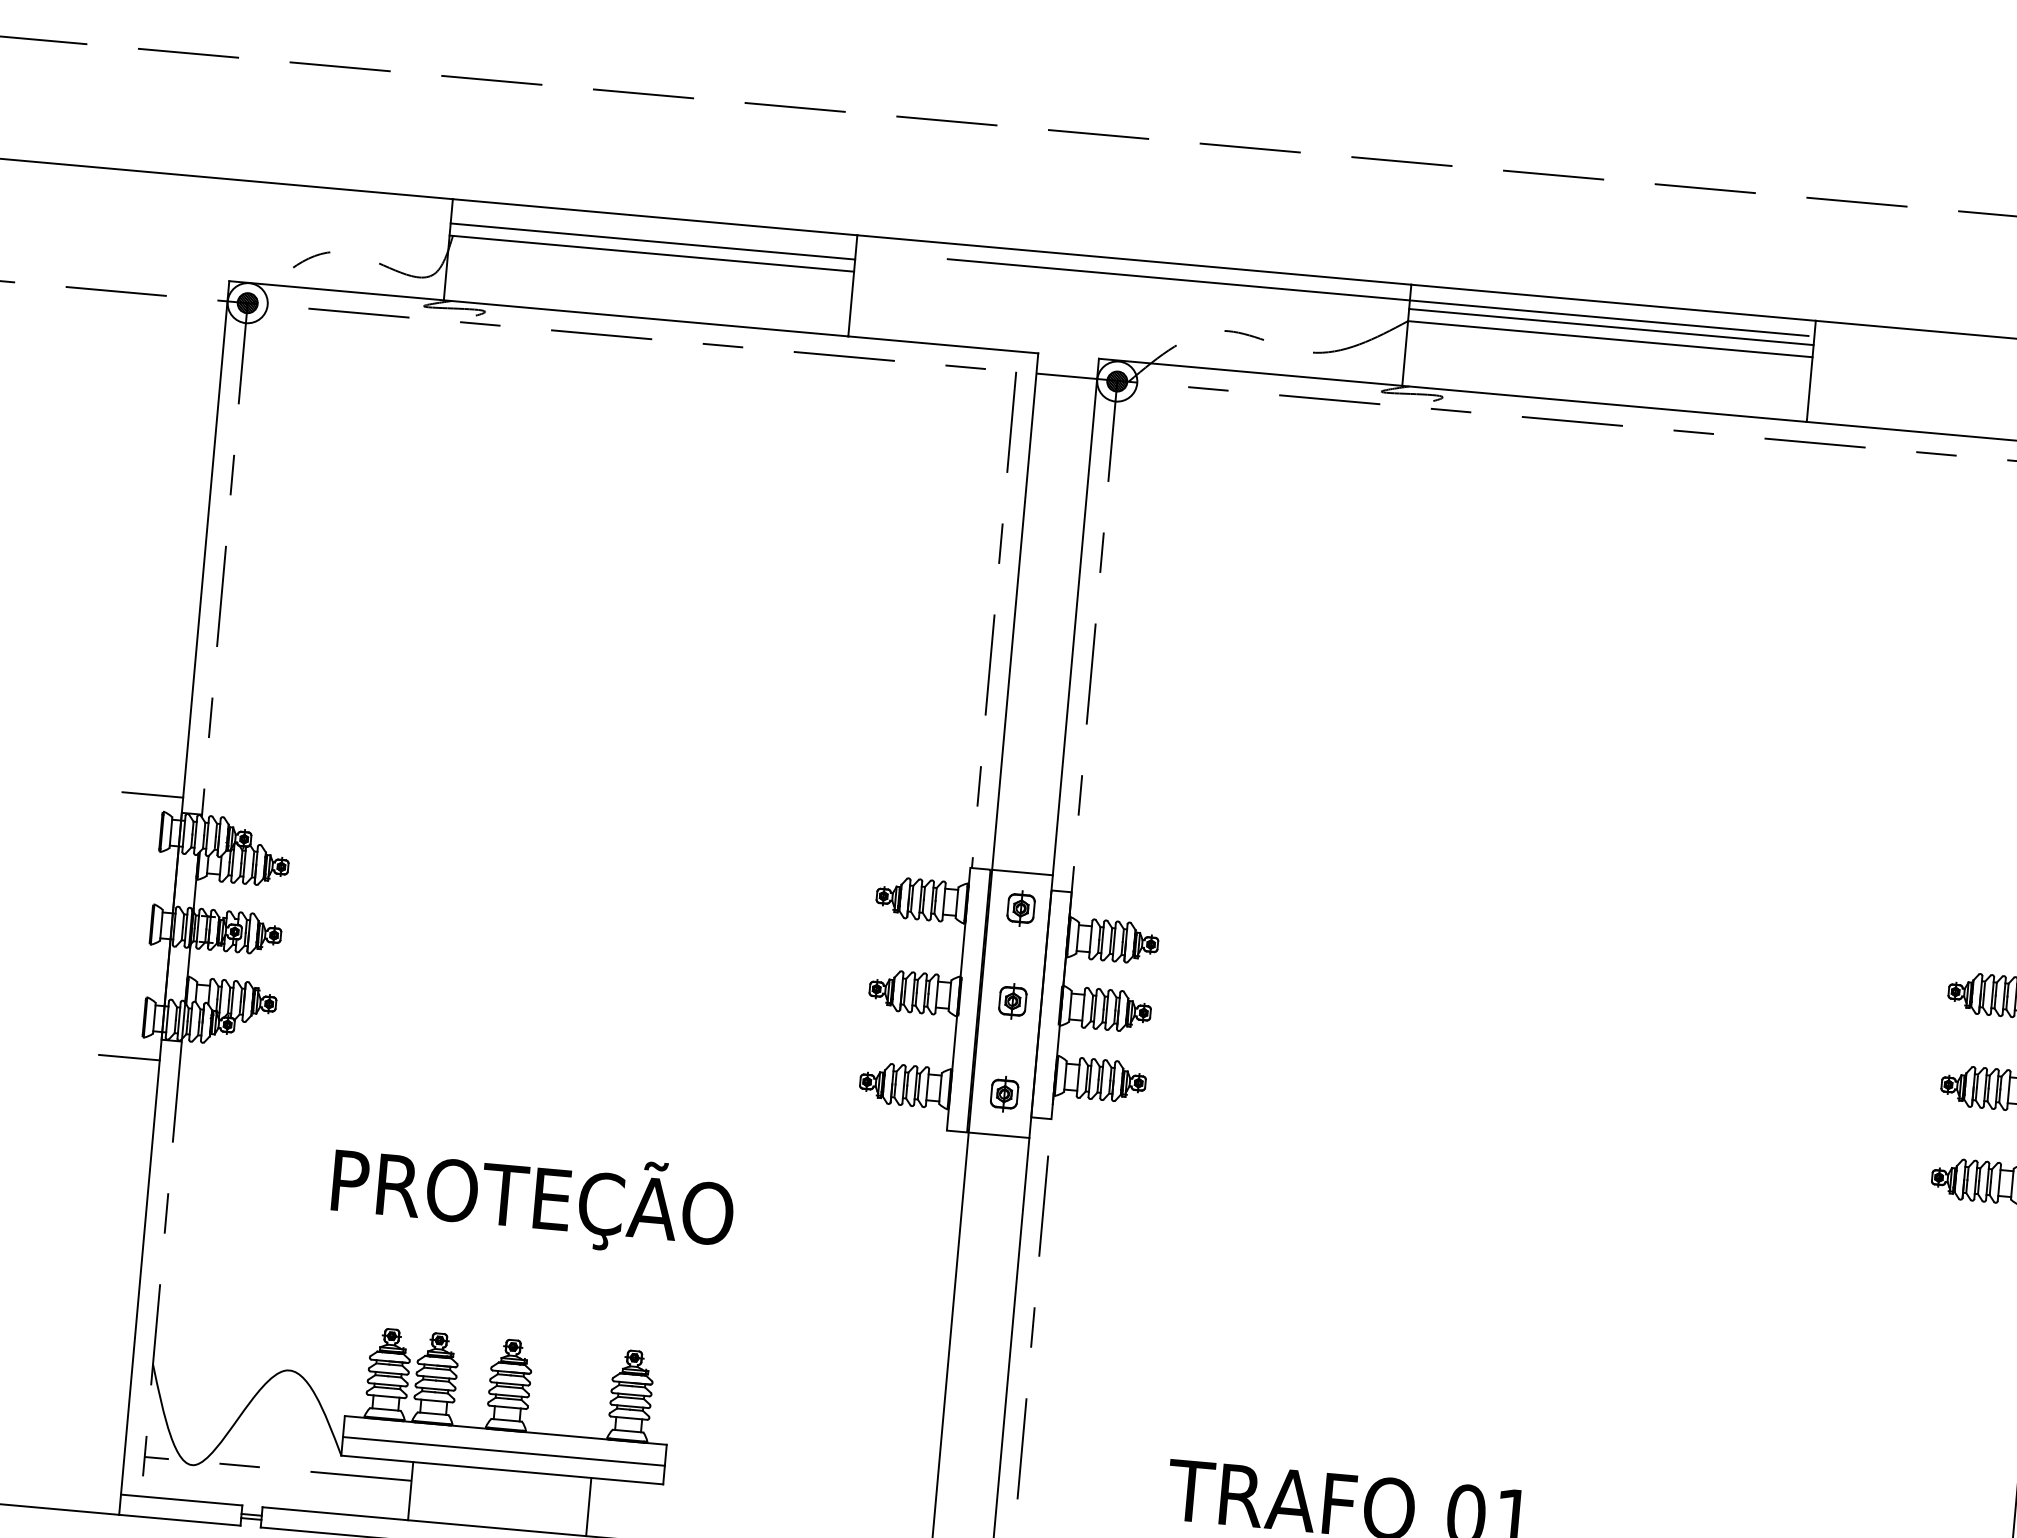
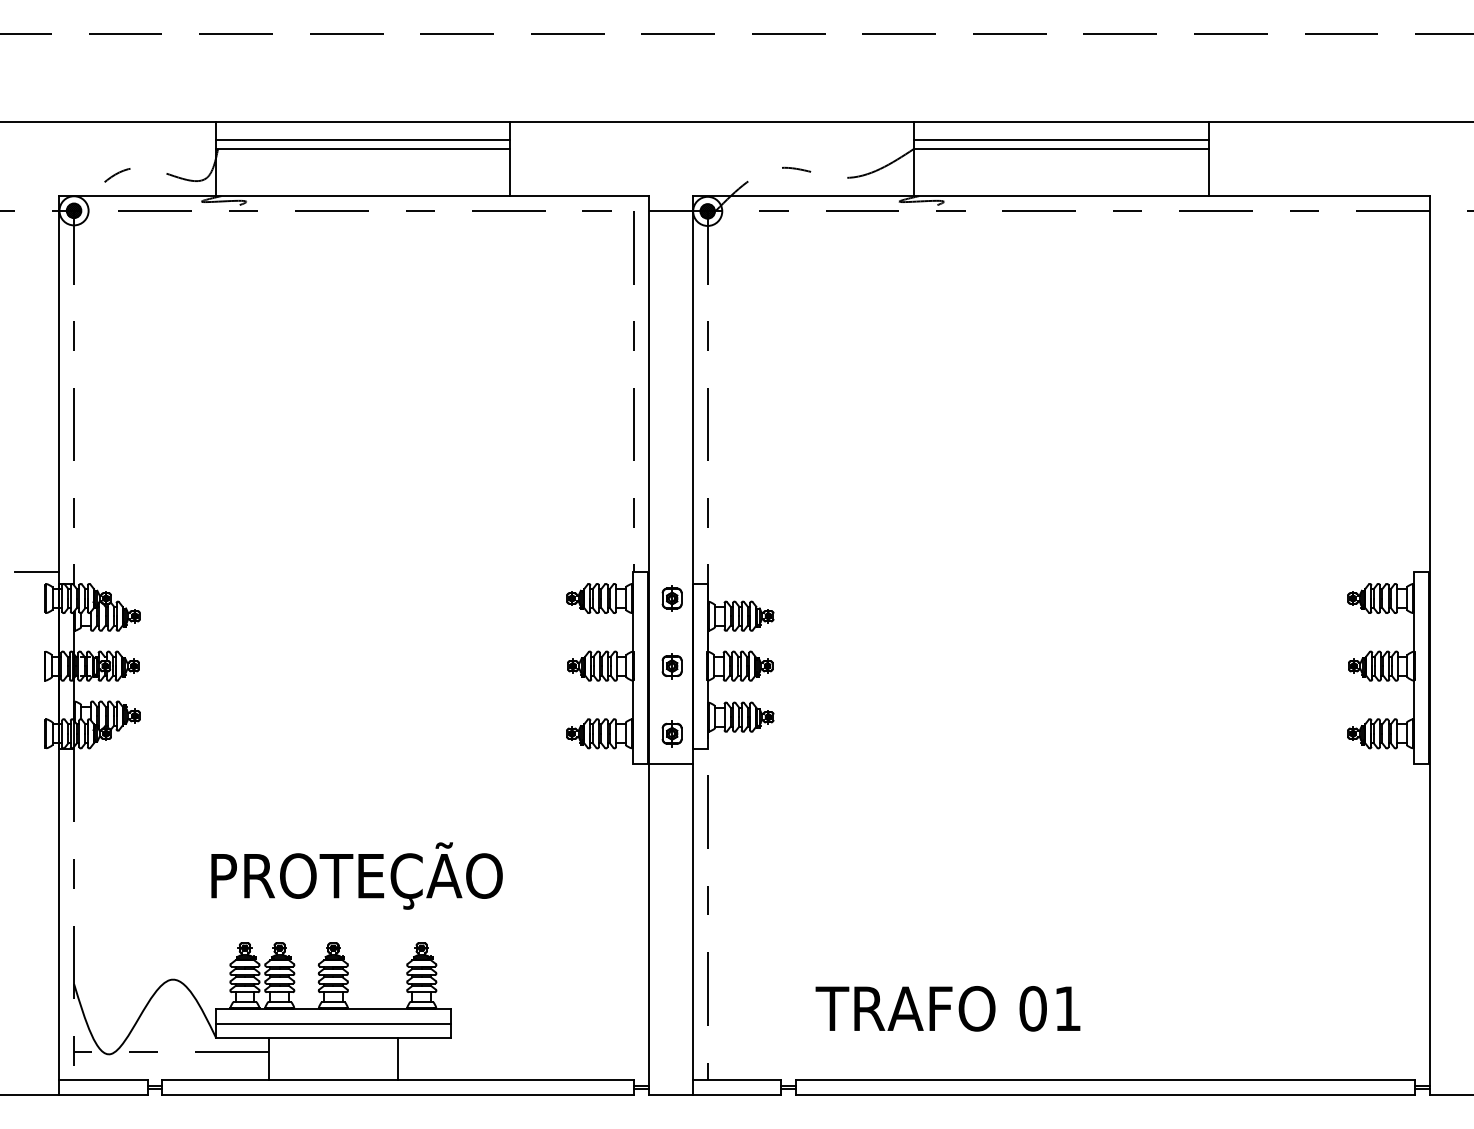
line: (1377, 297) -> (890, 133), removed
line: (1021, 872) -> (670, 572), removed
line: (129, 1057) -> (37, 763), removed
text: (532, 1196) -> (356, 875), moved

